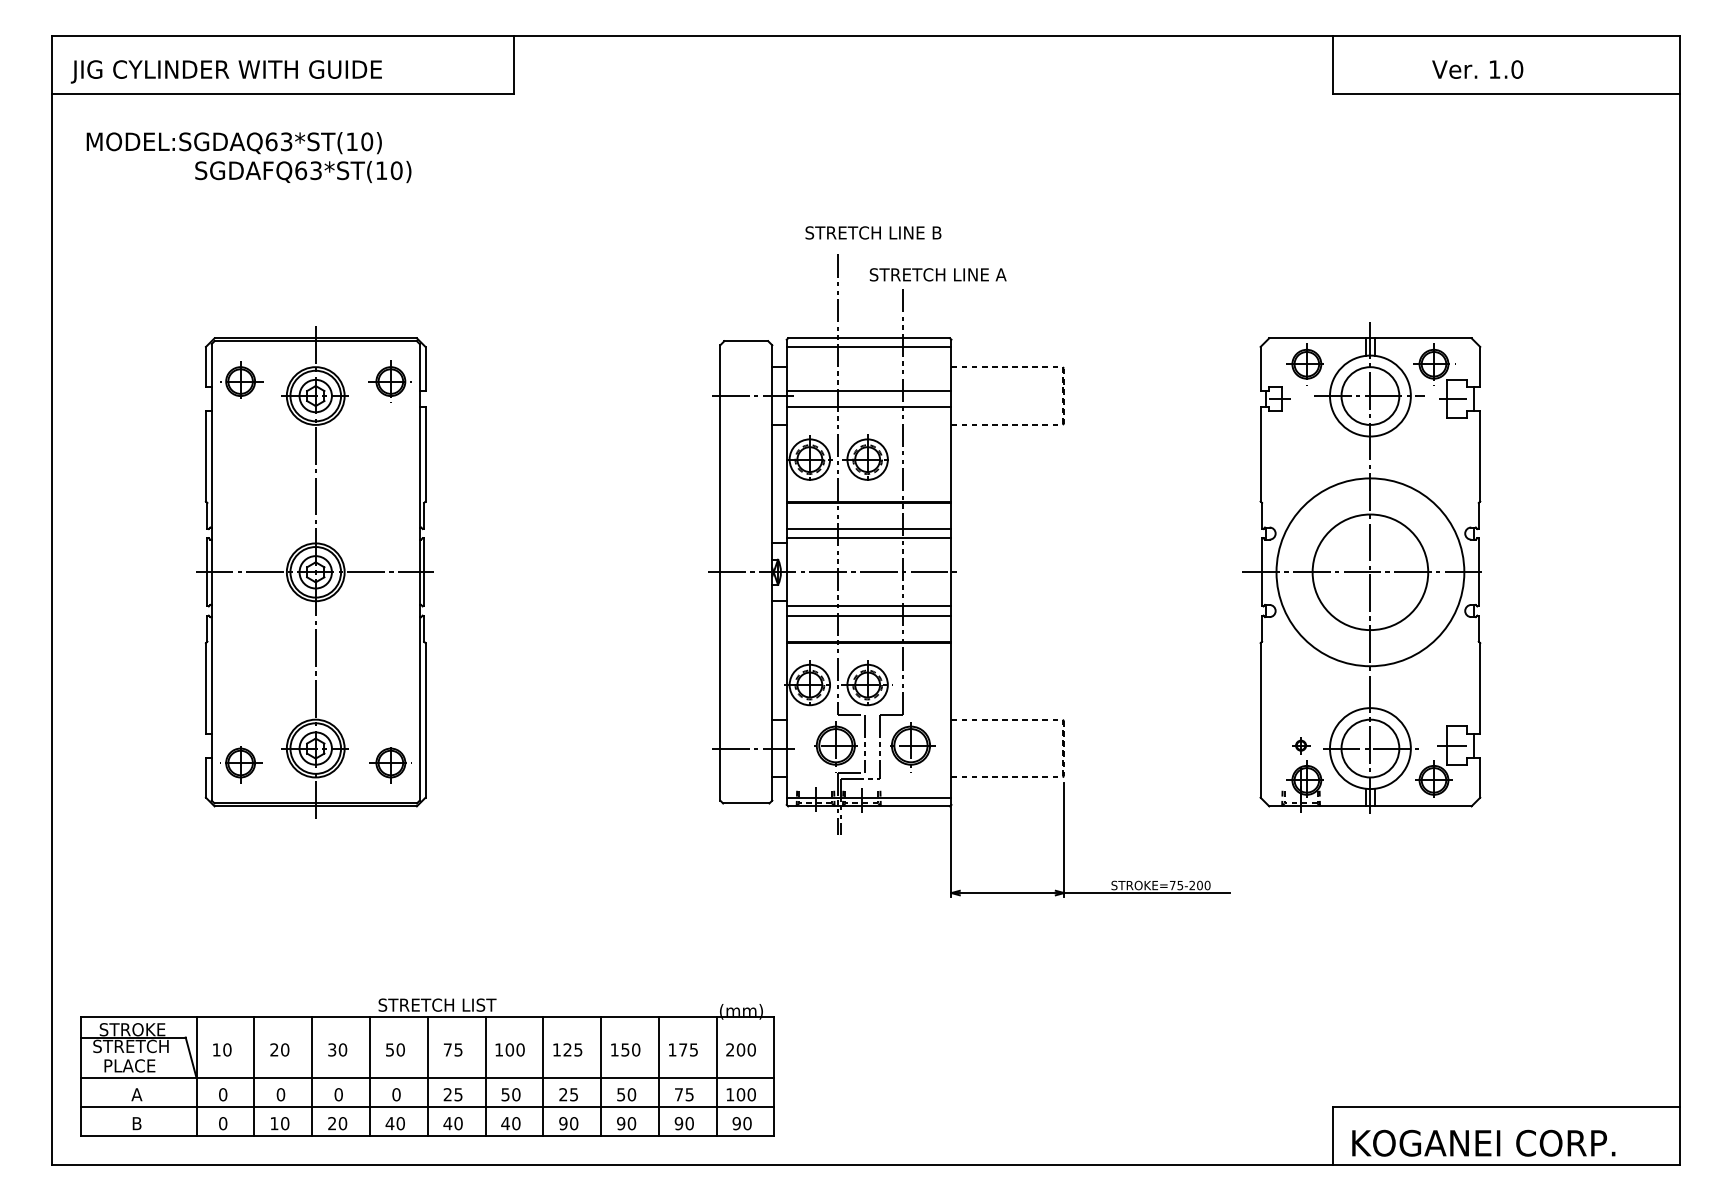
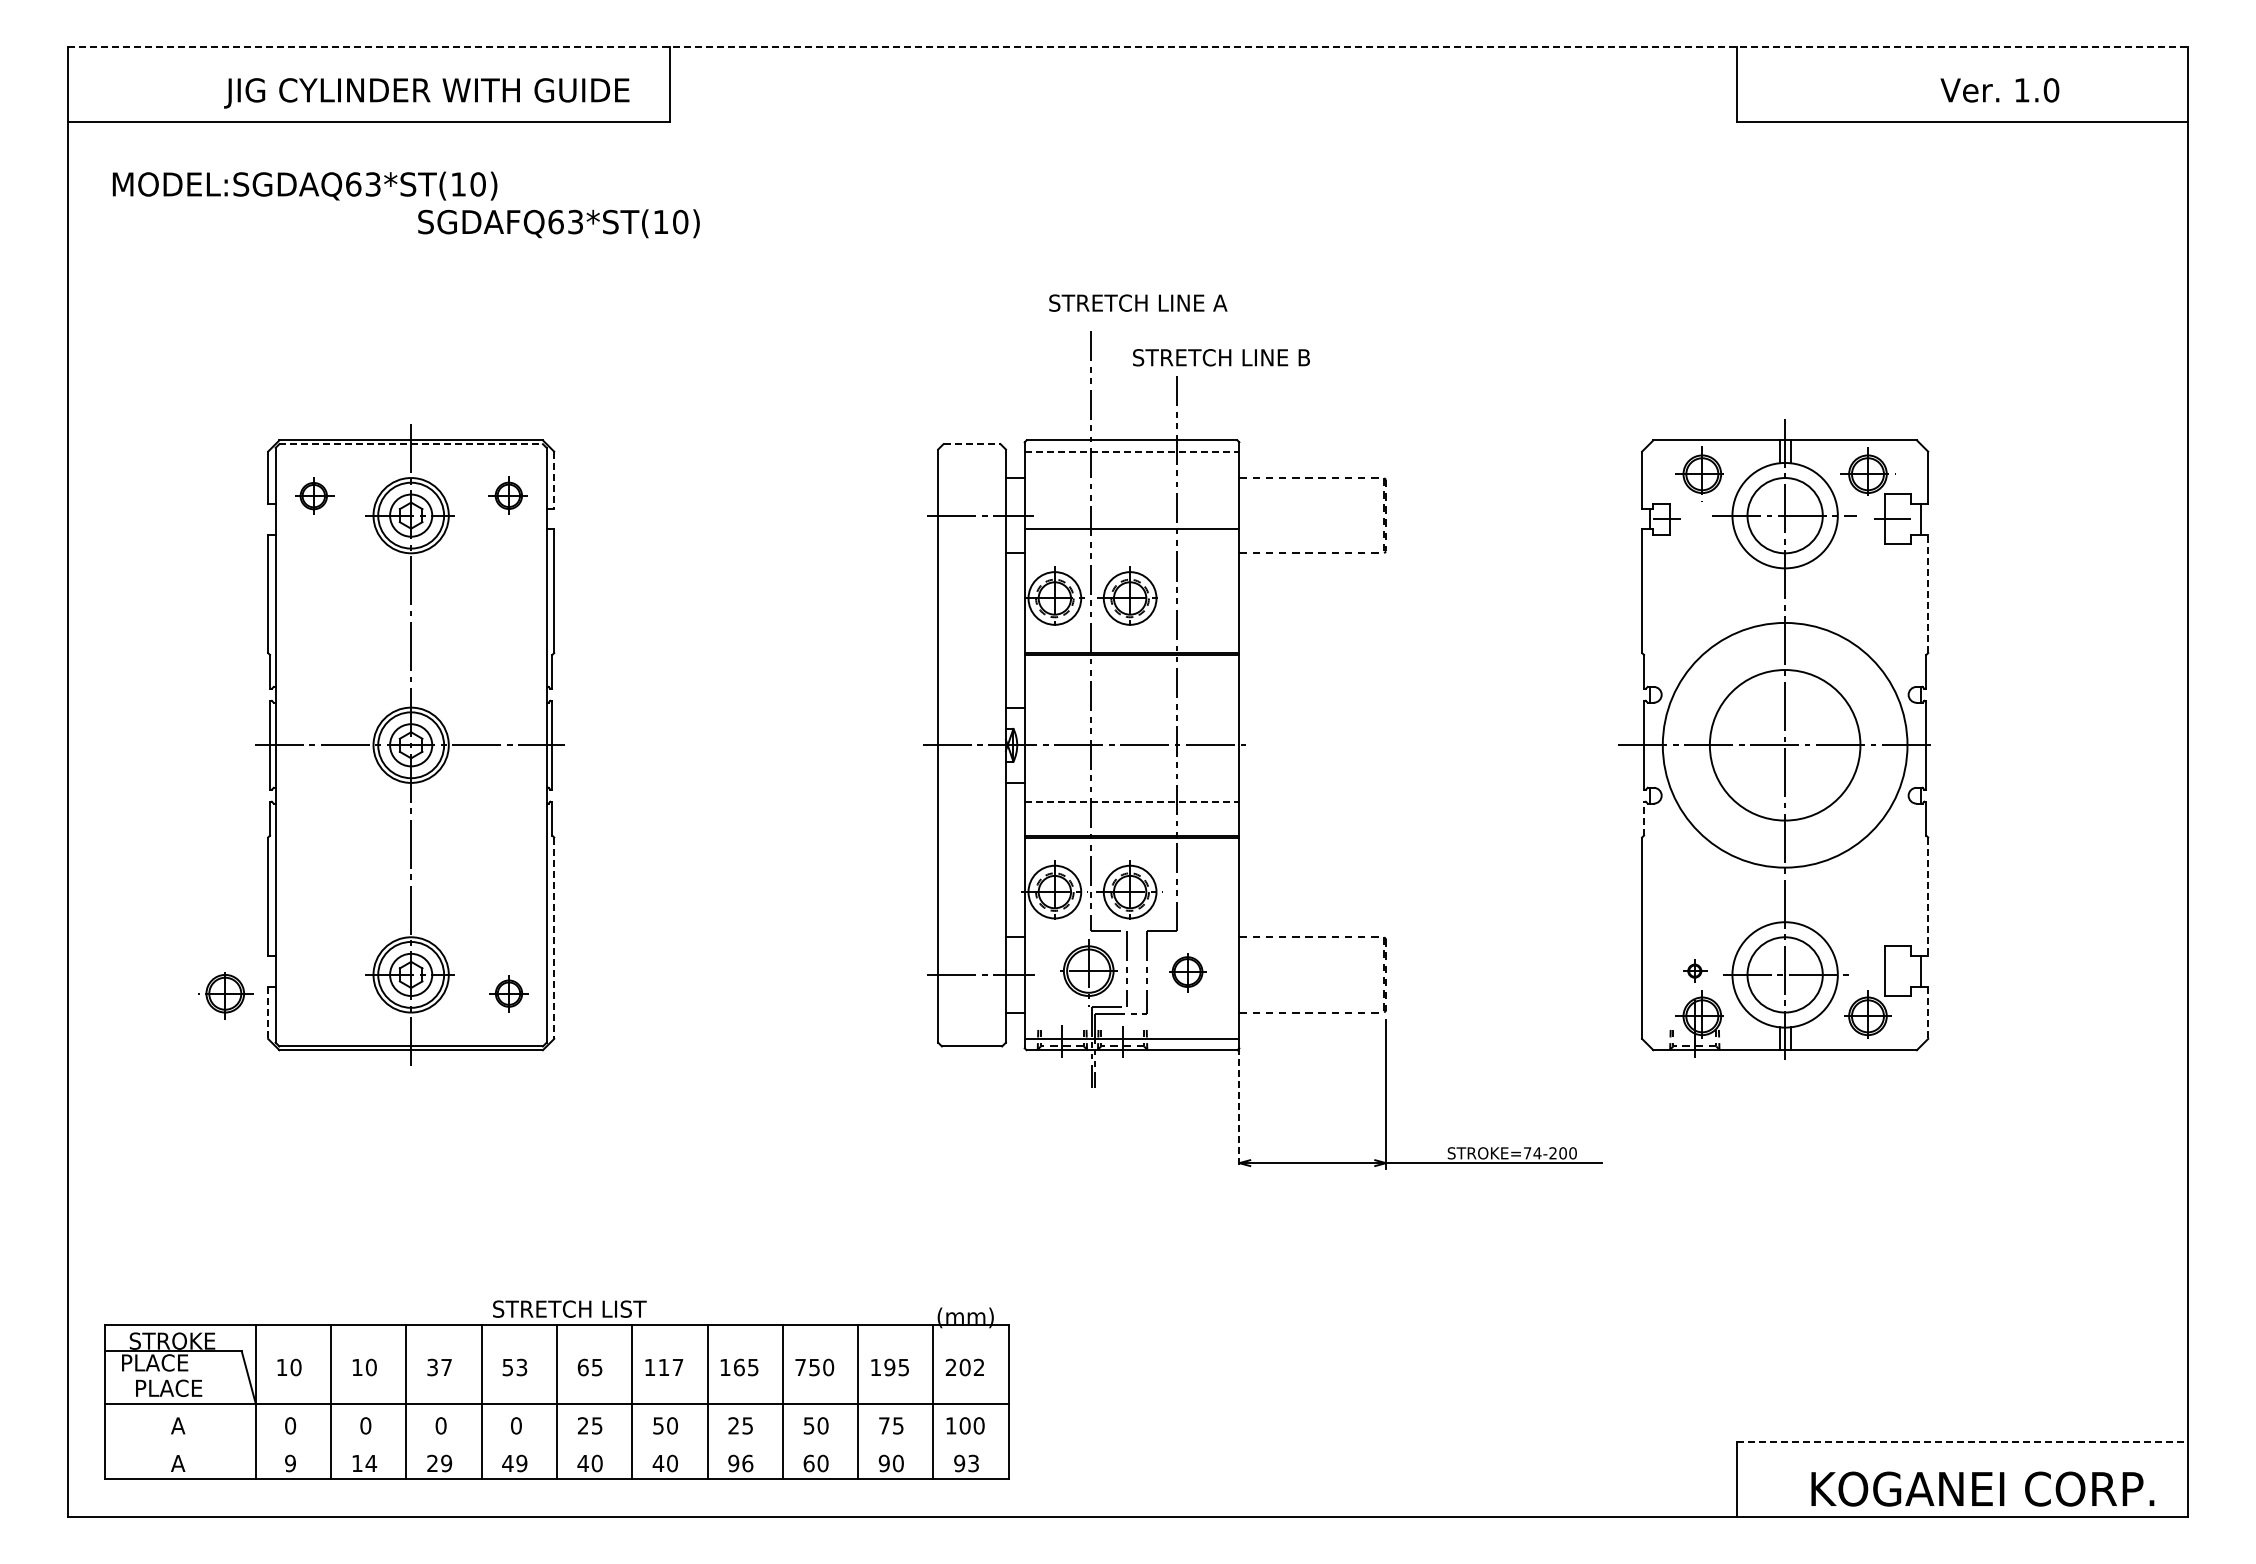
line: (866, 36) -> (1128, 47), solid -> dashed
text: (1477, 69) -> (1999, 90), moved
text: (226, 72) -> (426, 93), moved
text: (302, 171) -> (558, 223), moved
text: (937, 232) -> (1220, 302), STRETCH LINE B -> STRETCH LINE A
text: (1001, 274) -> (1304, 357), STRETCH LINE A -> STRETCH LINE B
line: (316, 341) -> (411, 444), solid -> dashed
line: (746, 341) -> (972, 444), solid -> dashed
line: (869, 346) -> (1132, 451), solid -> dashed
line: (425, 369) -> (554, 480), solid -> dashed
part: (241, 379) -> (314, 494), size x0.7
part: (390, 379) -> (508, 493), size x0.7
line: (868, 391) -> (1131, 509), removed
line: (1480, 455) -> (1928, 593), solid -> dashed
line: (868, 528) -> (1131, 688), removed
line: (868, 537) -> (1131, 700), removed
line: (868, 606) -> (1131, 789), removed
line: (869, 615) -> (1132, 801), solid -> dashed
line: (1261, 628) -> (1643, 818), solid -> dashed
line: (1480, 689) -> (1928, 897), solid -> dashed
line: (425, 720) -> (554, 938), solid -> dashed
line: (1452, 745) -> (1891, 971), removed
part: (912, 747) -> (1188, 973), size x0.6
part: (390, 762) -> (508, 993), size x0.7
part: (240, 764) -> (225, 995), moved
line: (206, 778) -> (268, 1013), solid -> dashed
line: (1480, 778) -> (1928, 1013), solid -> dashed
line: (951, 851) -> (1239, 1109), solid -> dashed
text: (1180, 885) -> (1537, 1153), STROKE=75-200 -> STROKE=74-200
text: (131, 1046) -> (170, 1362), STRETCH -> PLACE
text: (274, 1049) -> (357, 1366), 20 -> 10
text: (342, 1049) -> (446, 1367), 30 -> 37
text: (400, 1049) -> (521, 1367), 50 -> 53
text: (447, 1049) -> (582, 1367), 75 -> 65
text: (514, 1049) -> (670, 1367), 100 -> 117
text: (567, 1049) -> (739, 1367), 125 -> 165
text: (614, 1049) -> (800, 1367), 150 -> 750
text: (682, 1049) -> (889, 1367), 175 -> 195
text: (751, 1049) -> (978, 1367), 200 -> 202
line: (427, 1106) -> (556, 1441), removed
line: (1506, 1106) -> (1962, 1441), solid -> dashed
text: (573, 1122) -> (747, 1462), 90 -> 96
text: (137, 1123) -> (178, 1463), B -> A
text: (223, 1123) -> (290, 1463), 0 -> 9
text: (285, 1123) -> (371, 1463), 10 -> 14
text: (342, 1123) -> (446, 1463), 20 -> 29
text: (400, 1123) -> (521, 1463), 40 -> 49
text: (620, 1123) -> (808, 1463), 90 -> 60
text: (747, 1123) -> (973, 1463), 90 -> 93
text: (1483, 1142) -> (1982, 1488), moved

